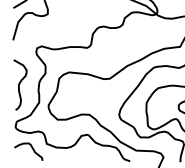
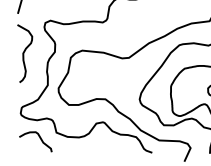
curve: (20, 84) -> (25, 53), moved

